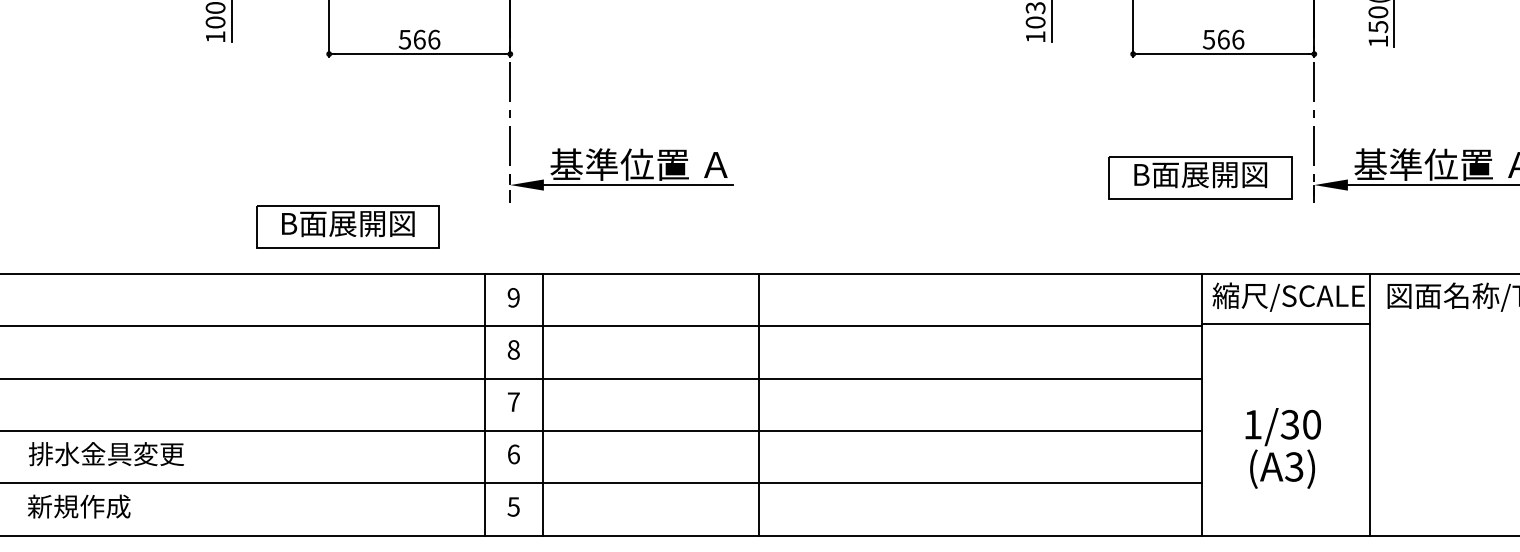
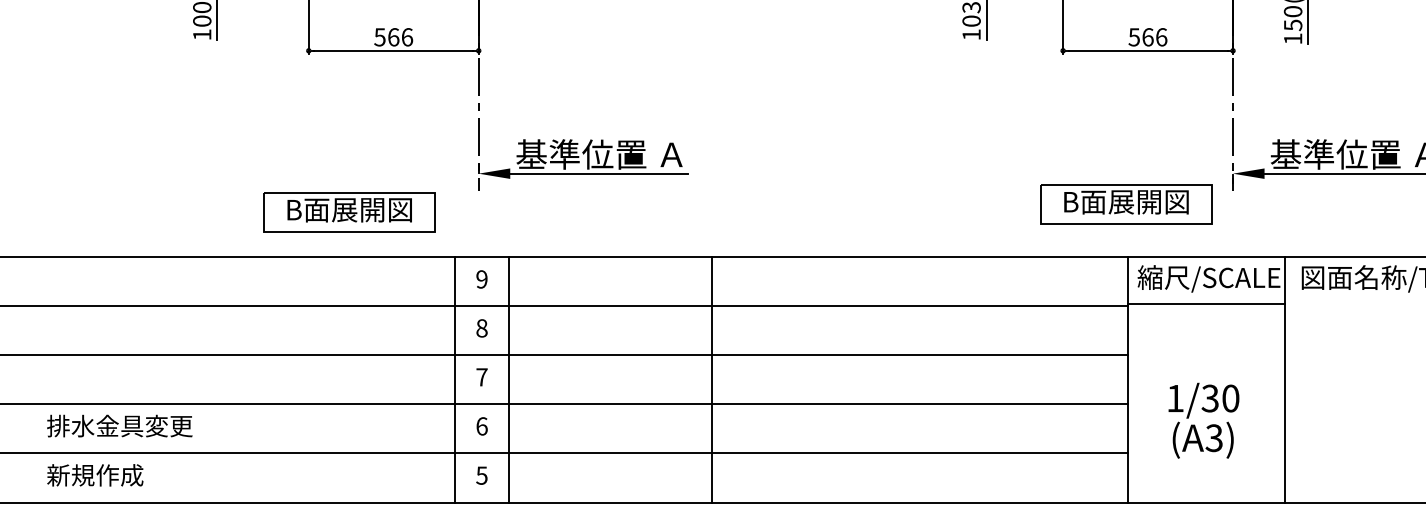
part: (1200, 177) -> (1126, 204), moved
part: (348, 226) -> (349, 212), moved
text: (106, 453) -> (119, 425), moved
text: (79, 506) -> (95, 475), moved

